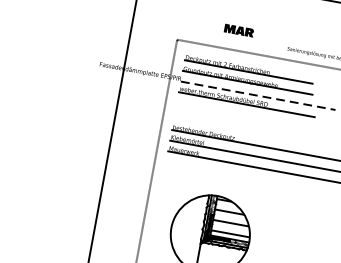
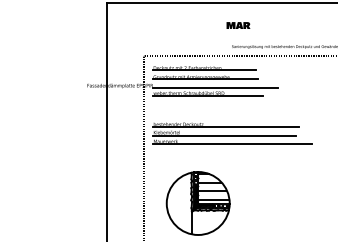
part: (239, 30) -> (238, 25), moved
line: (259, 95) -> (216, 87), dashed -> solid

